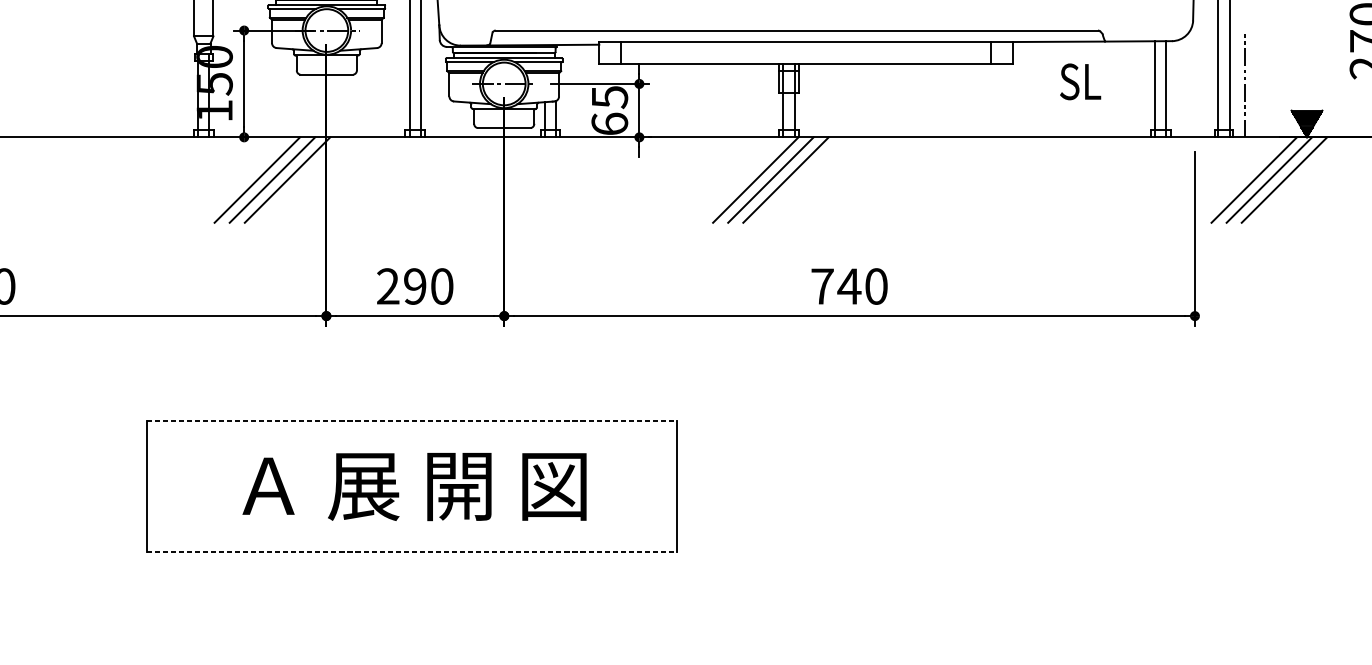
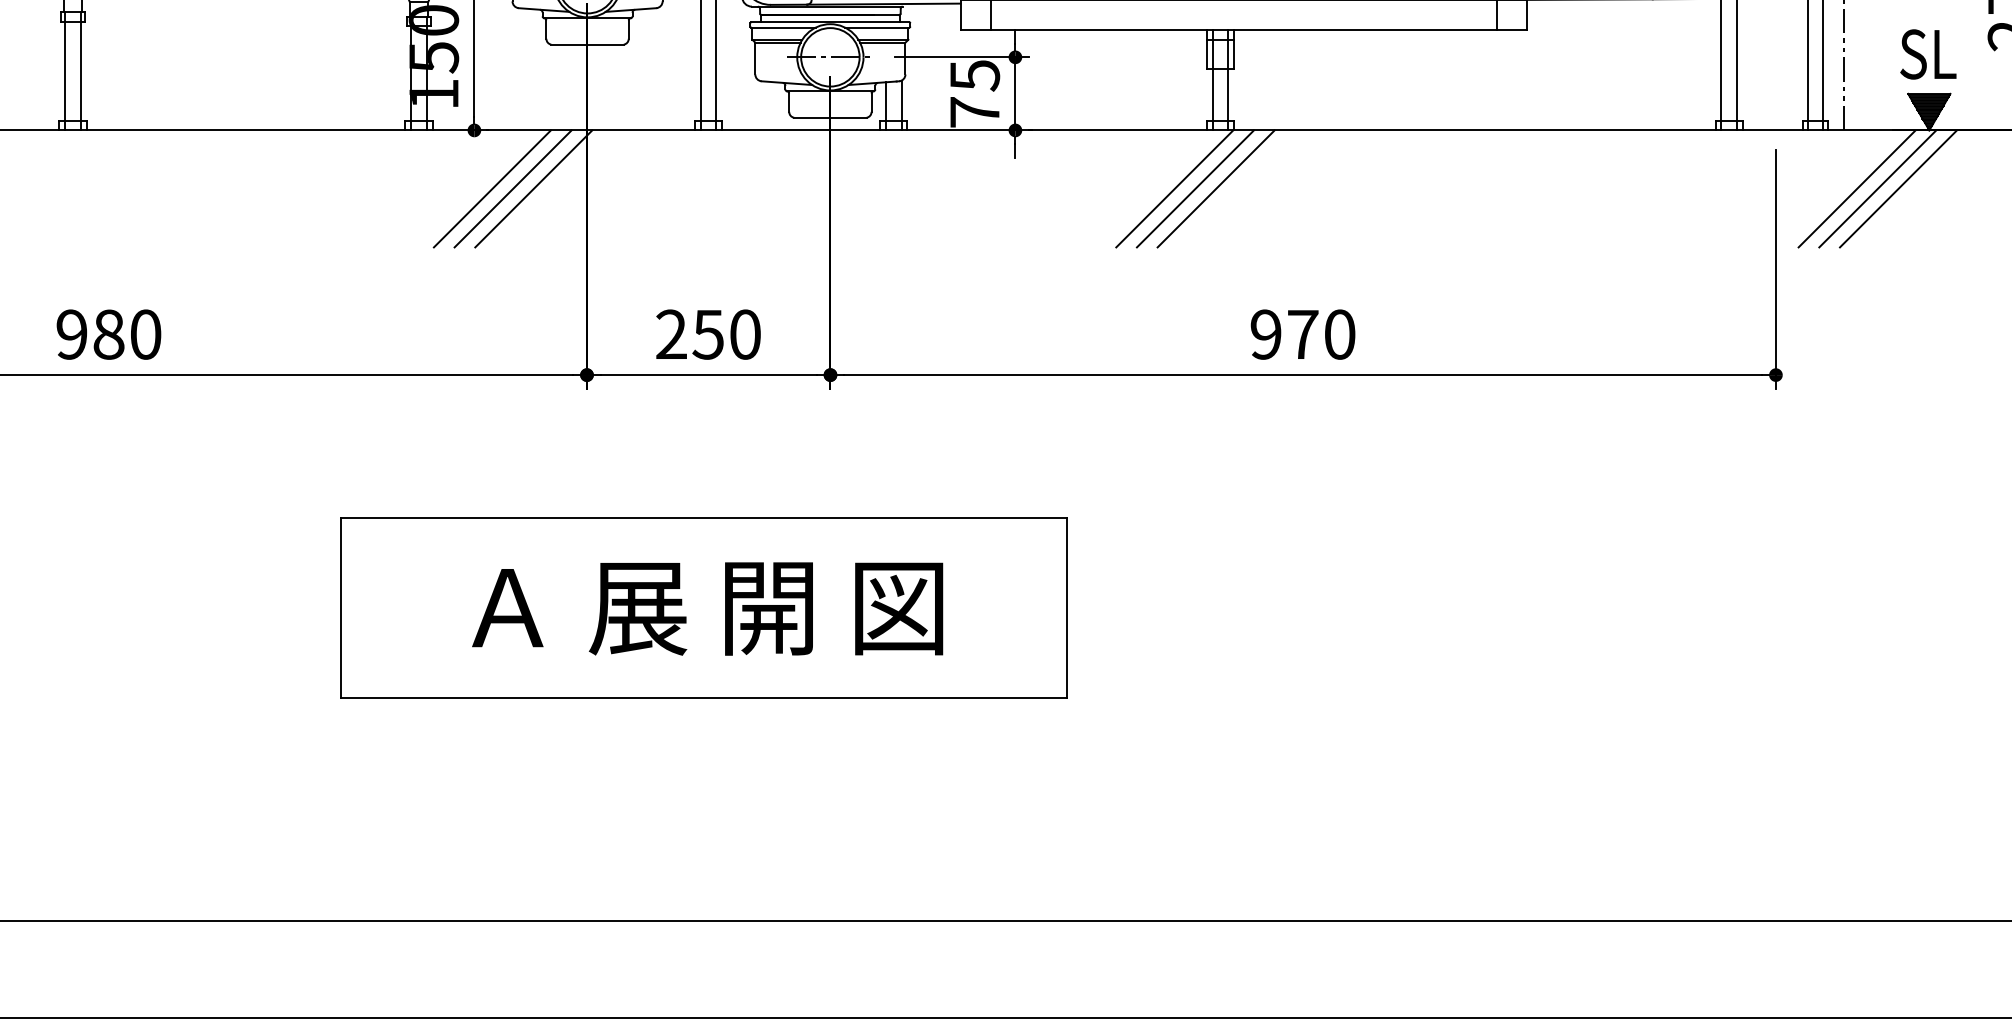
text: (1080, 81) -> (1928, 54), moved
text: (609, 123) -> (974, 111), 65 -> 75
text: (414, 286) -> (707, 334), 290 -> 250
text: (835, 286) -> (1284, 334), 740 -> 970
line: (411, 420) -> (703, 518), dashed -> solid
line: (411, 551) -> (703, 697), dashed -> solid

